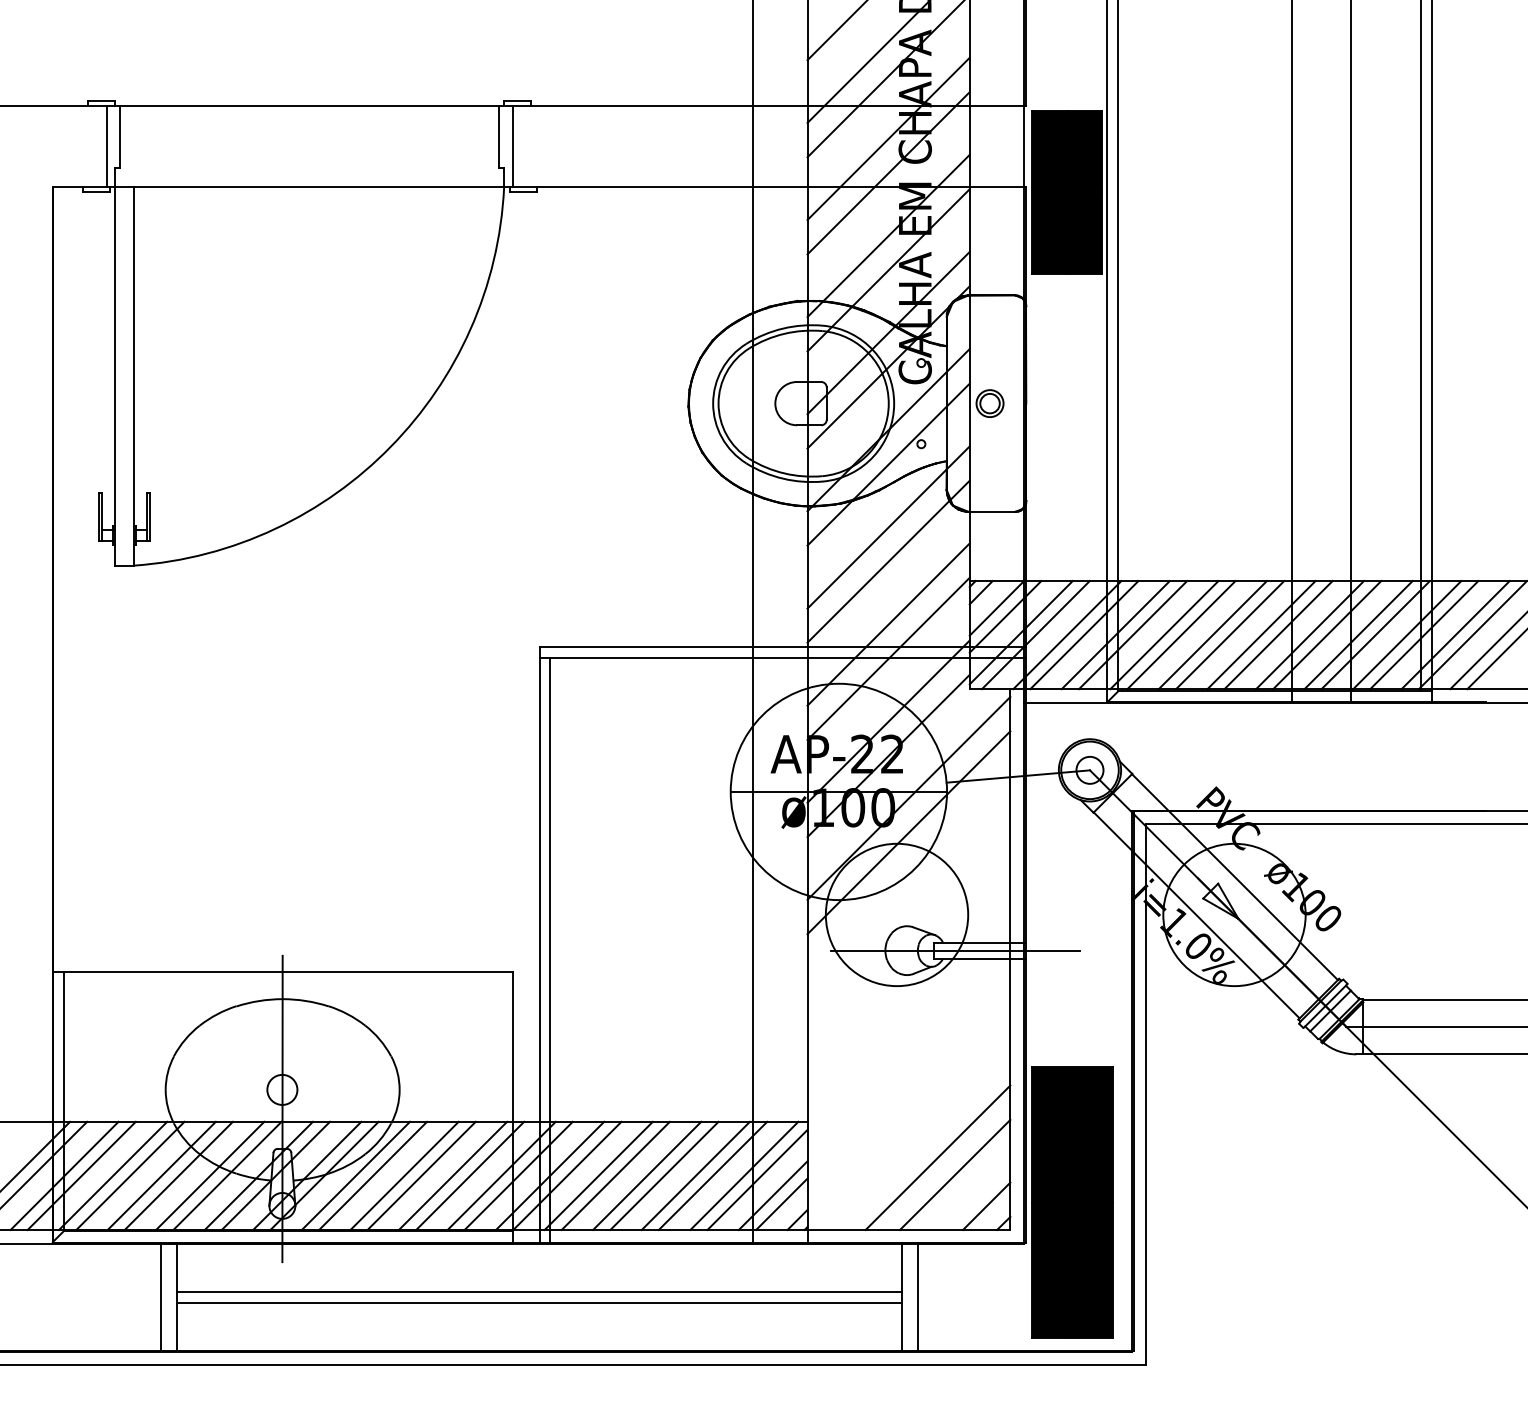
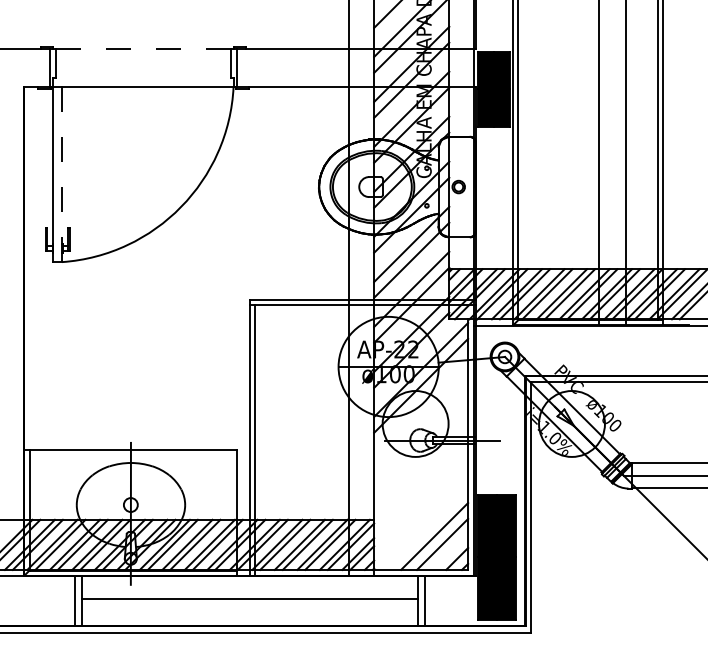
line: (309, 106) -> (143, 49), solid -> dashed
line: (134, 376) -> (62, 174), solid -> dashed
line: (538, 1302) -> (249, 603), removed

